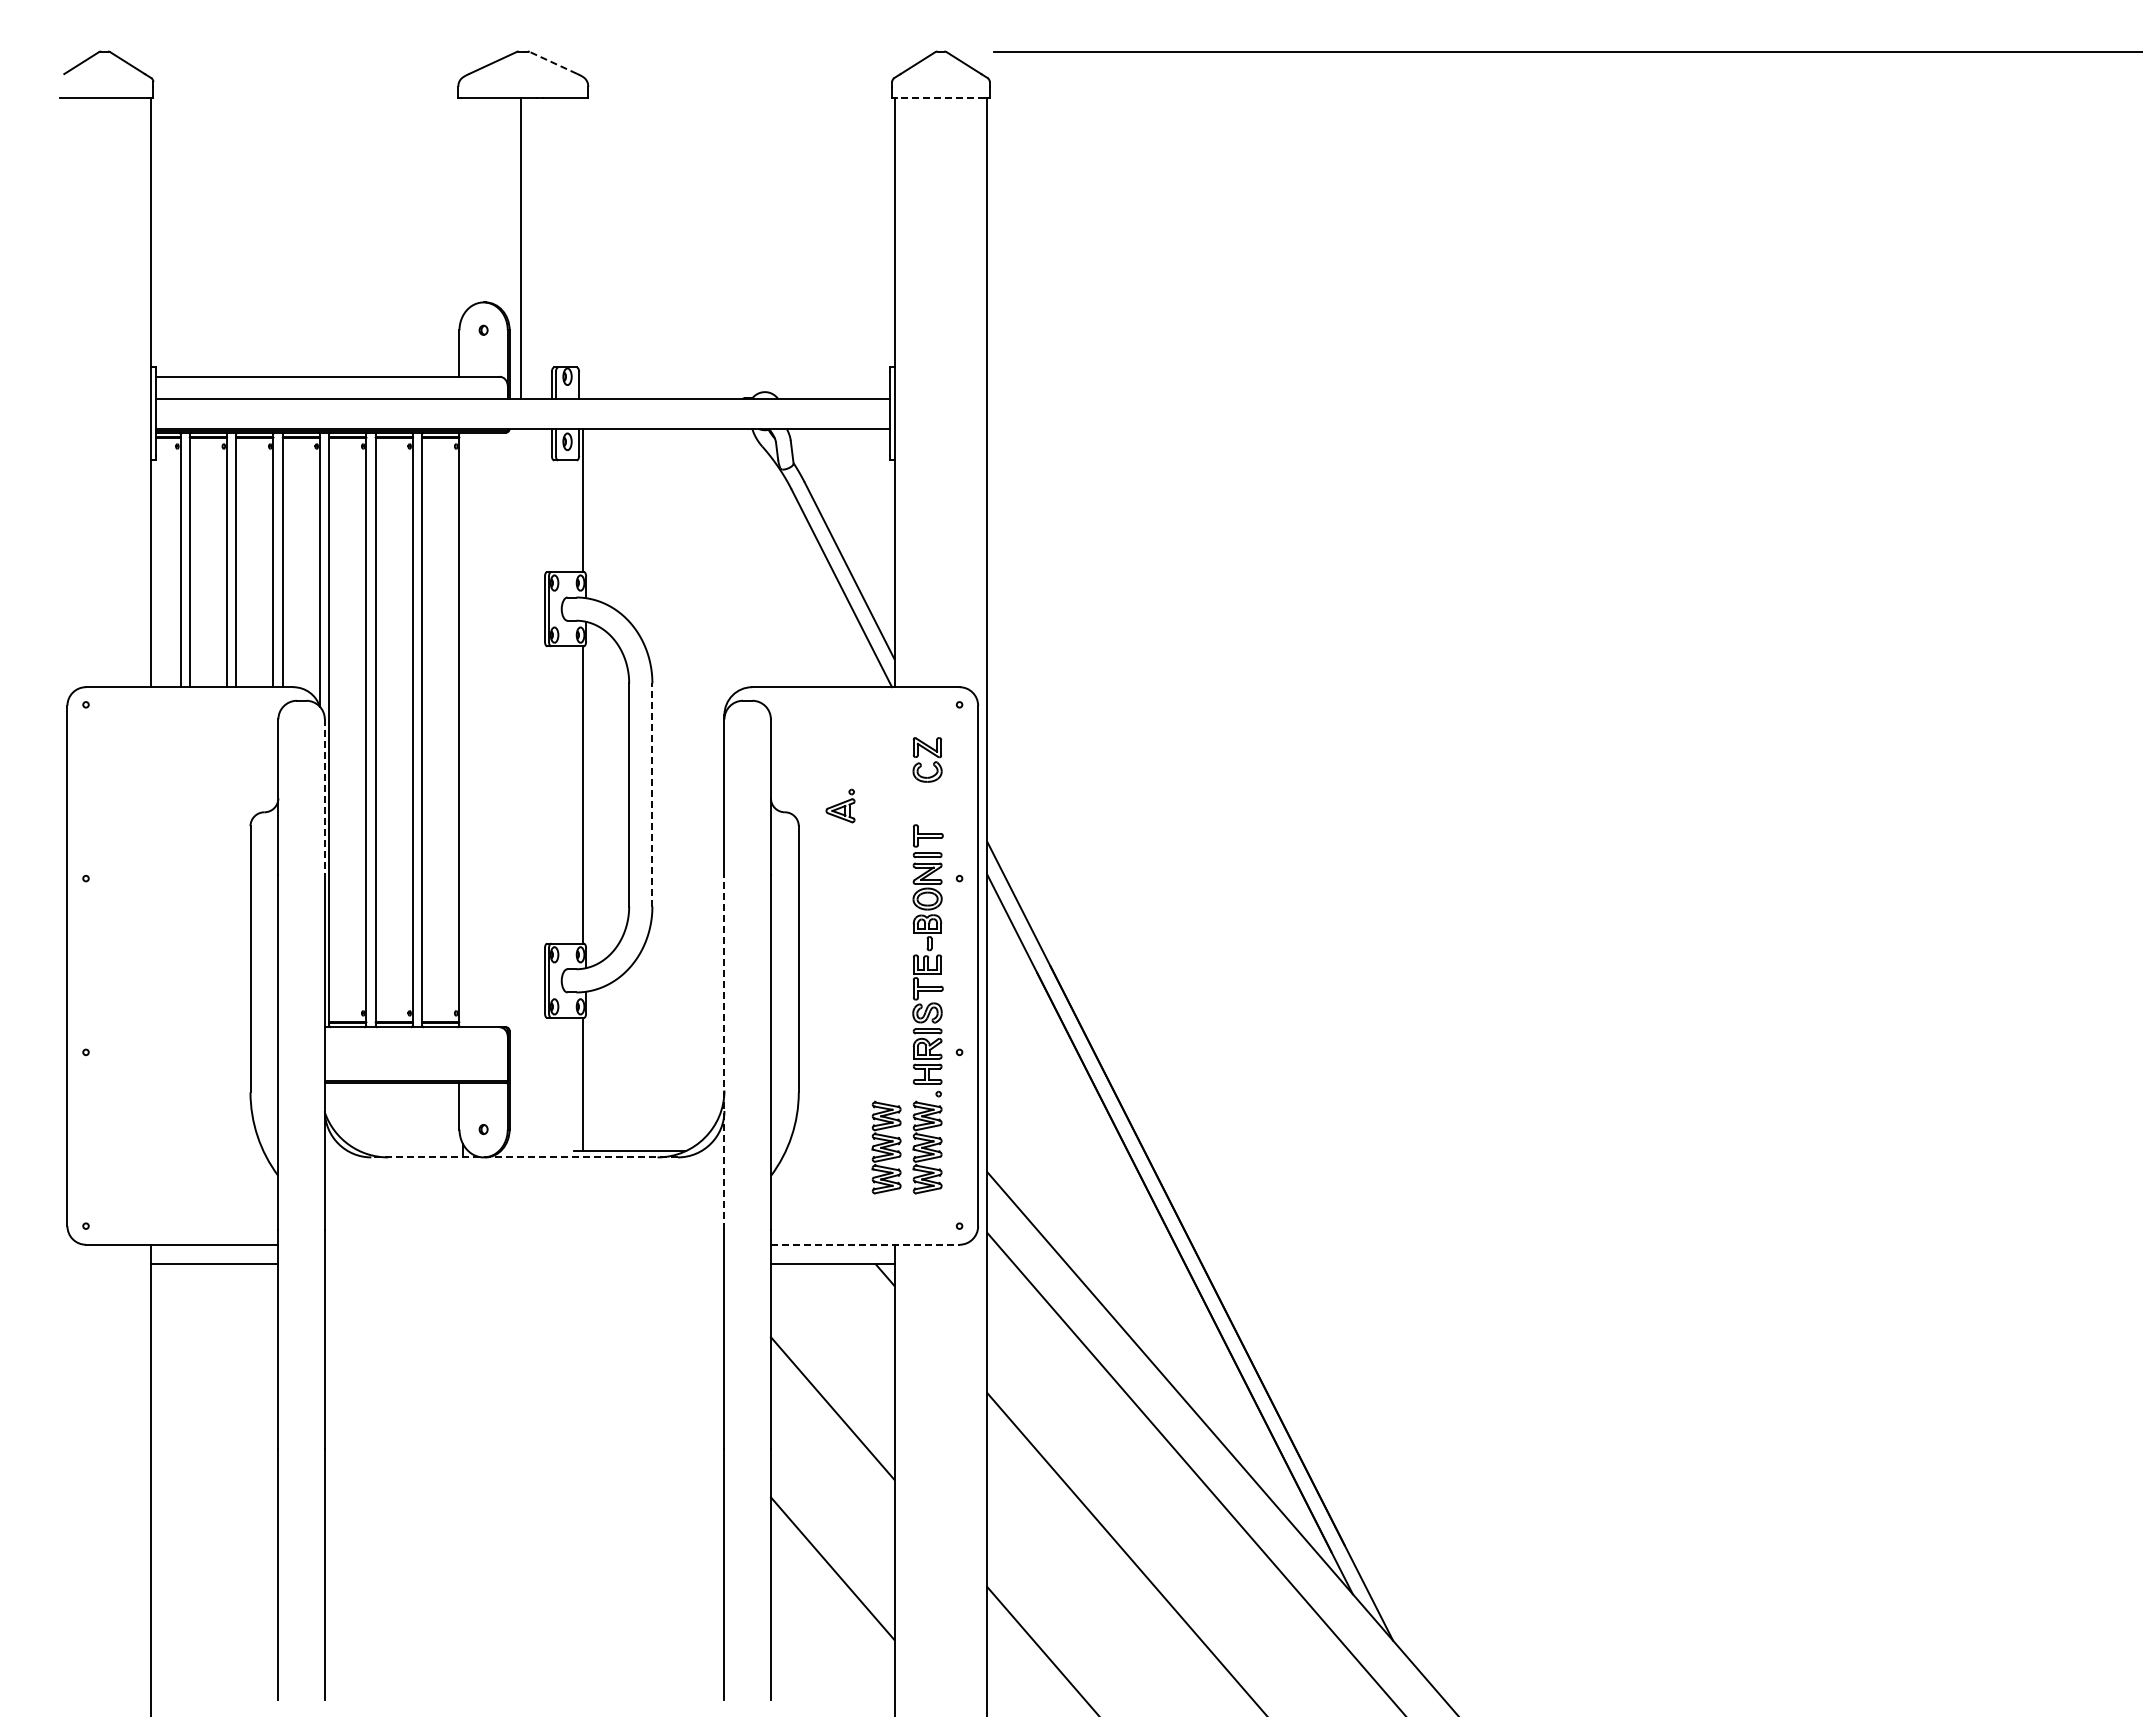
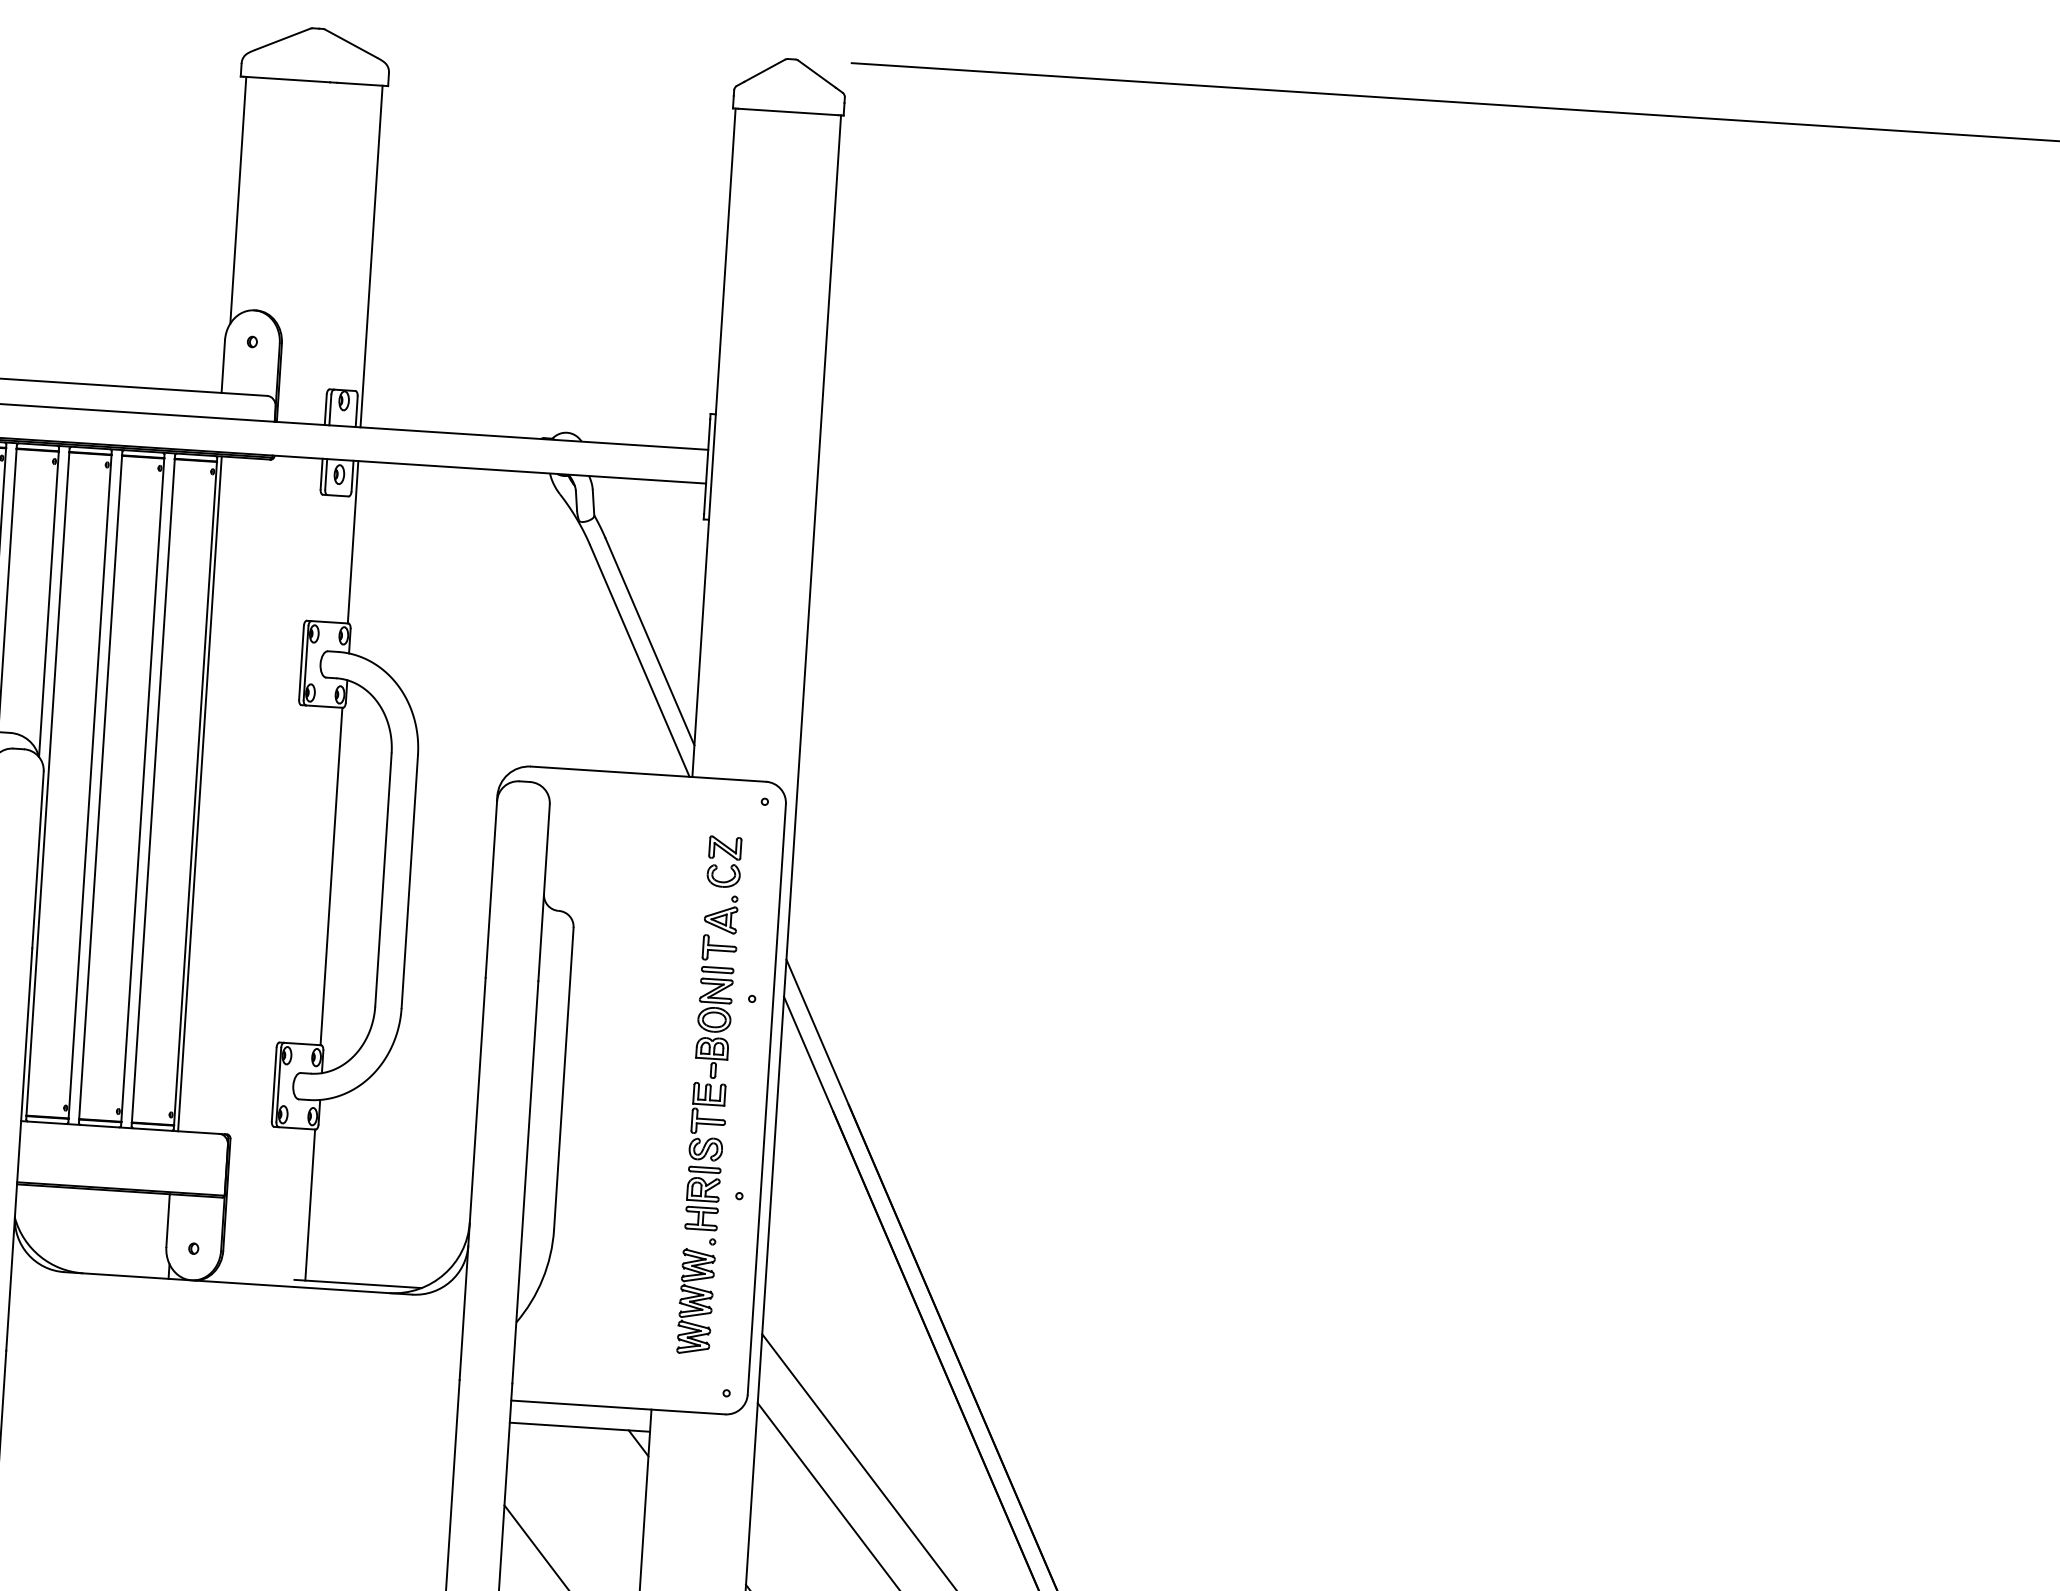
line: (553, 62) -> (351, 43), dashed -> solid
line: (940, 98) -> (787, 112), dashed -> solid
line: (463, 206) -> (238, 200), added
line: (521, 248) -> (371, 256), moved
line: (463, 729) -> (200, 793), added
line: (652, 794) -> (409, 881), dashed -> solid
line: (324, 797) -> (37, 860), dashed -> solid
part: (840, 805) -> (721, 913), moved
line: (724, 1051) -> (472, 1177), dashed -> solid
part: (886, 1147) -> (649, 1298), removed
line: (524, 1157) -> (238, 1283), dashed -> solid
line: (865, 1244) -> (618, 1407), dashed -> solid

